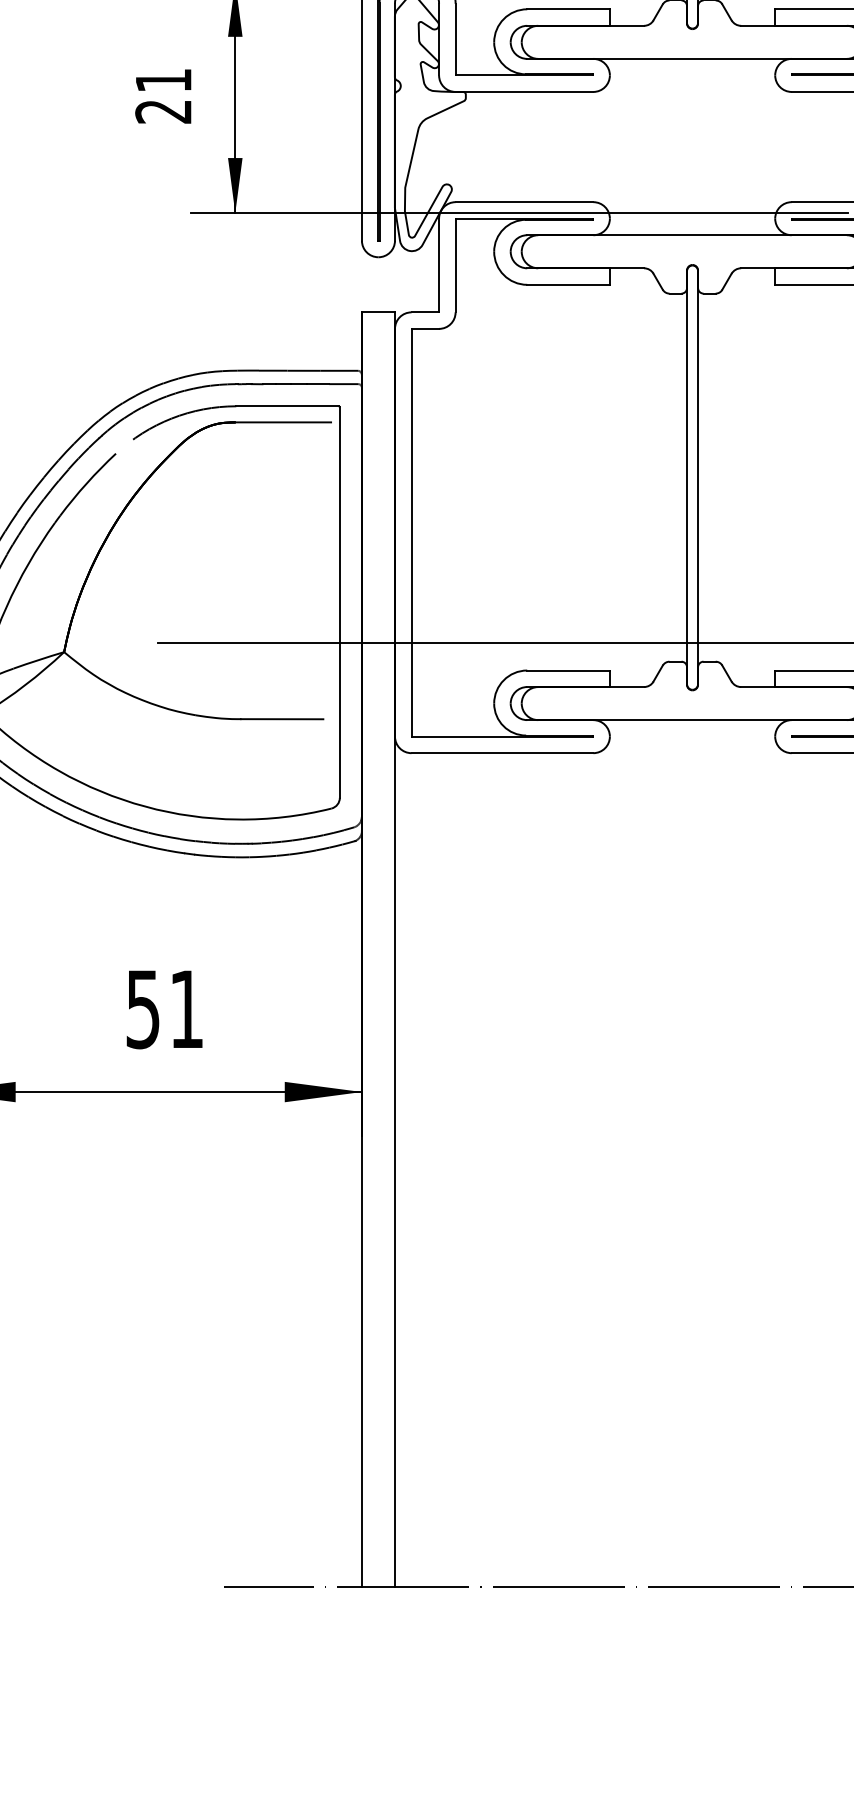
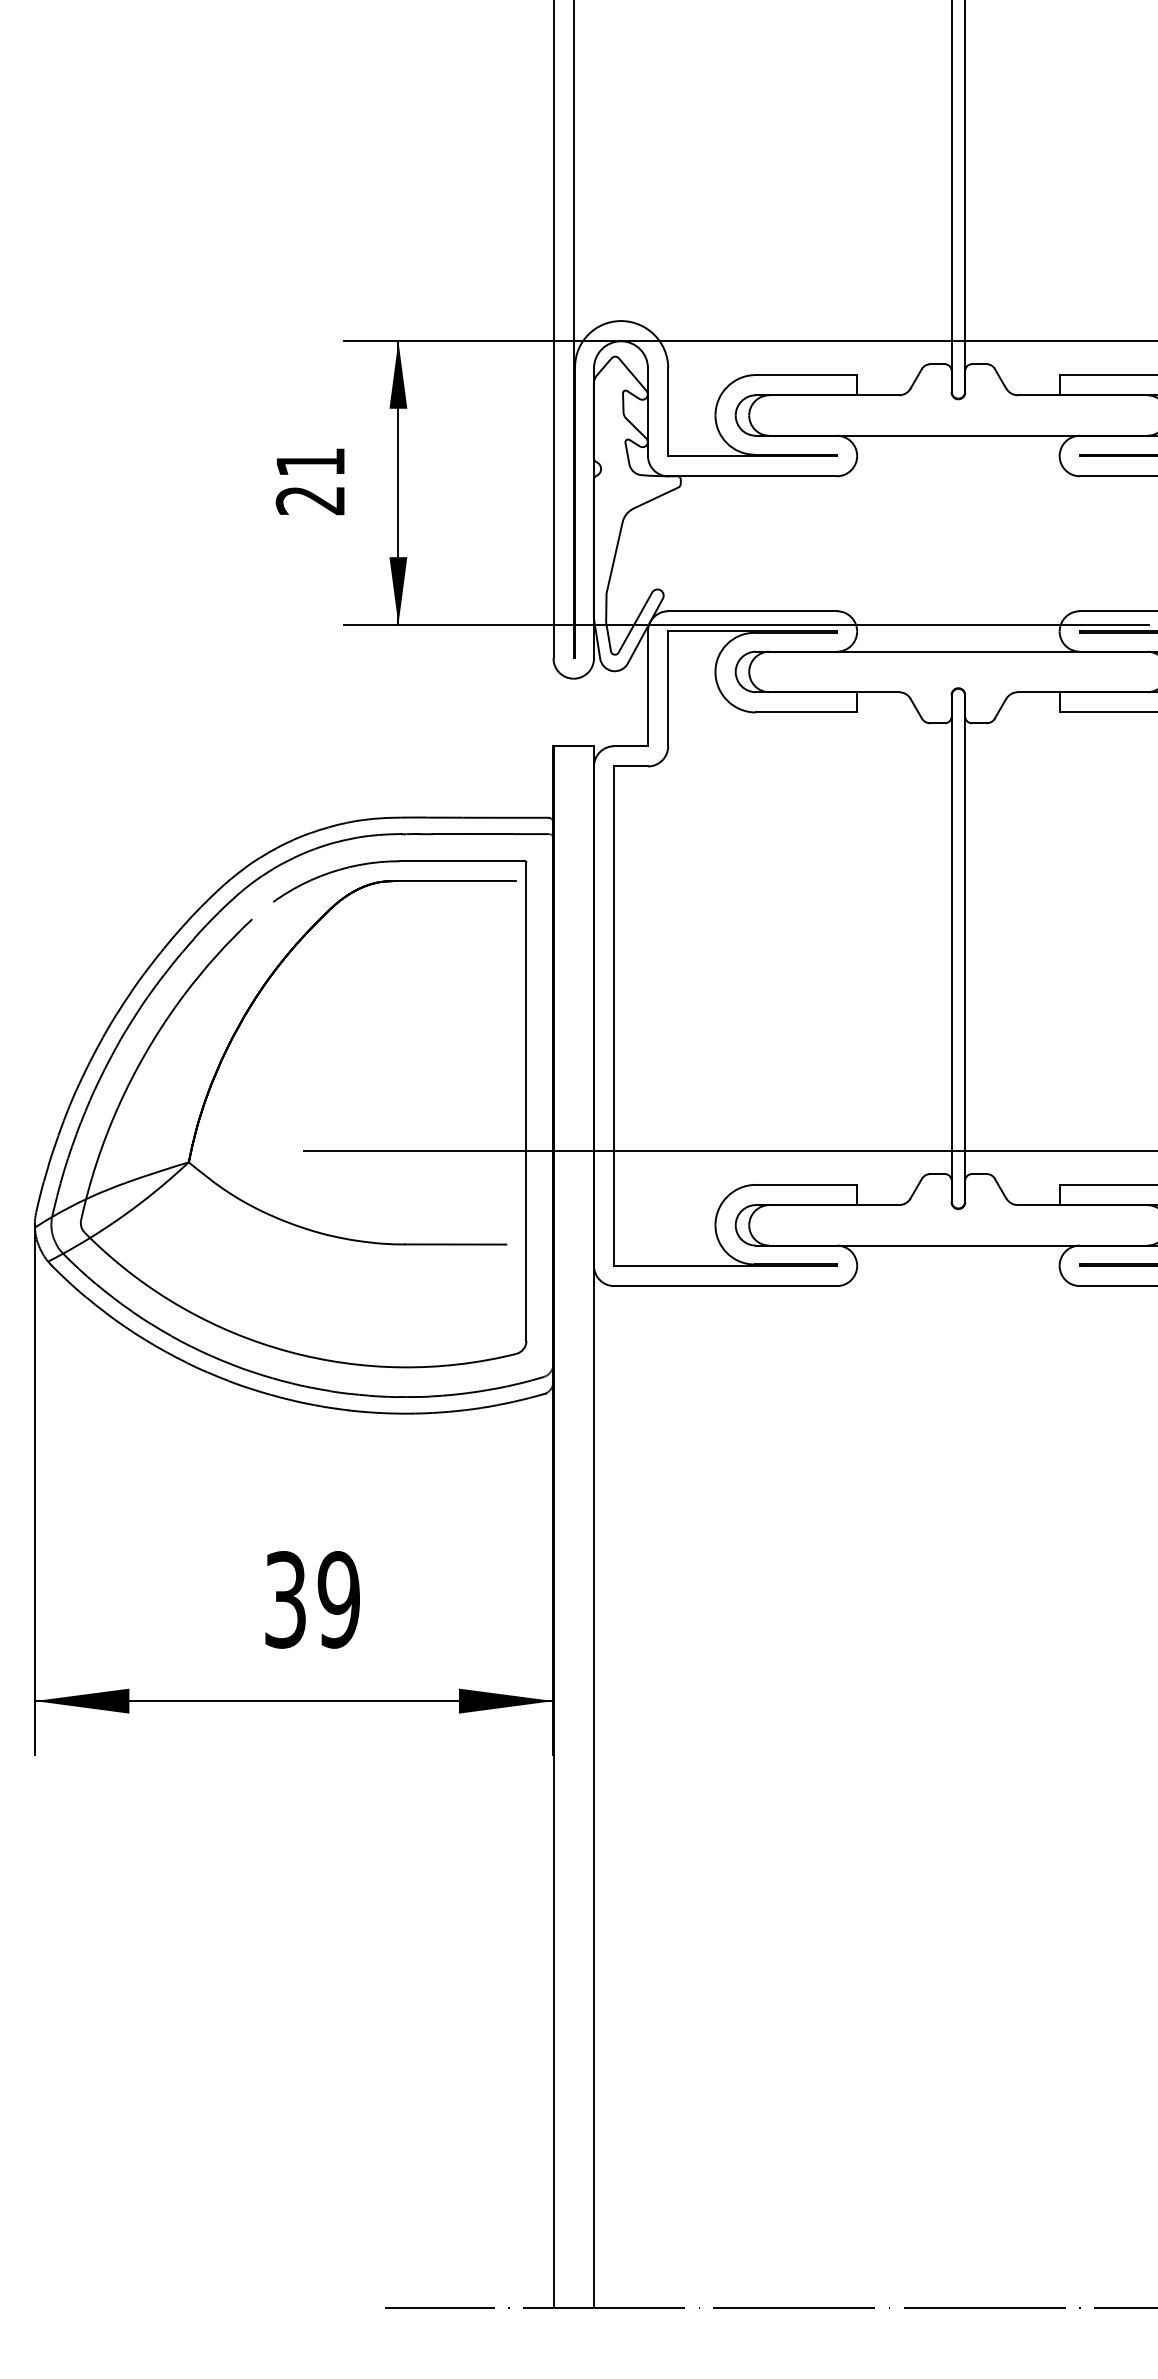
text: (165, 1009) -> (312, 1599), 51 -> 39

